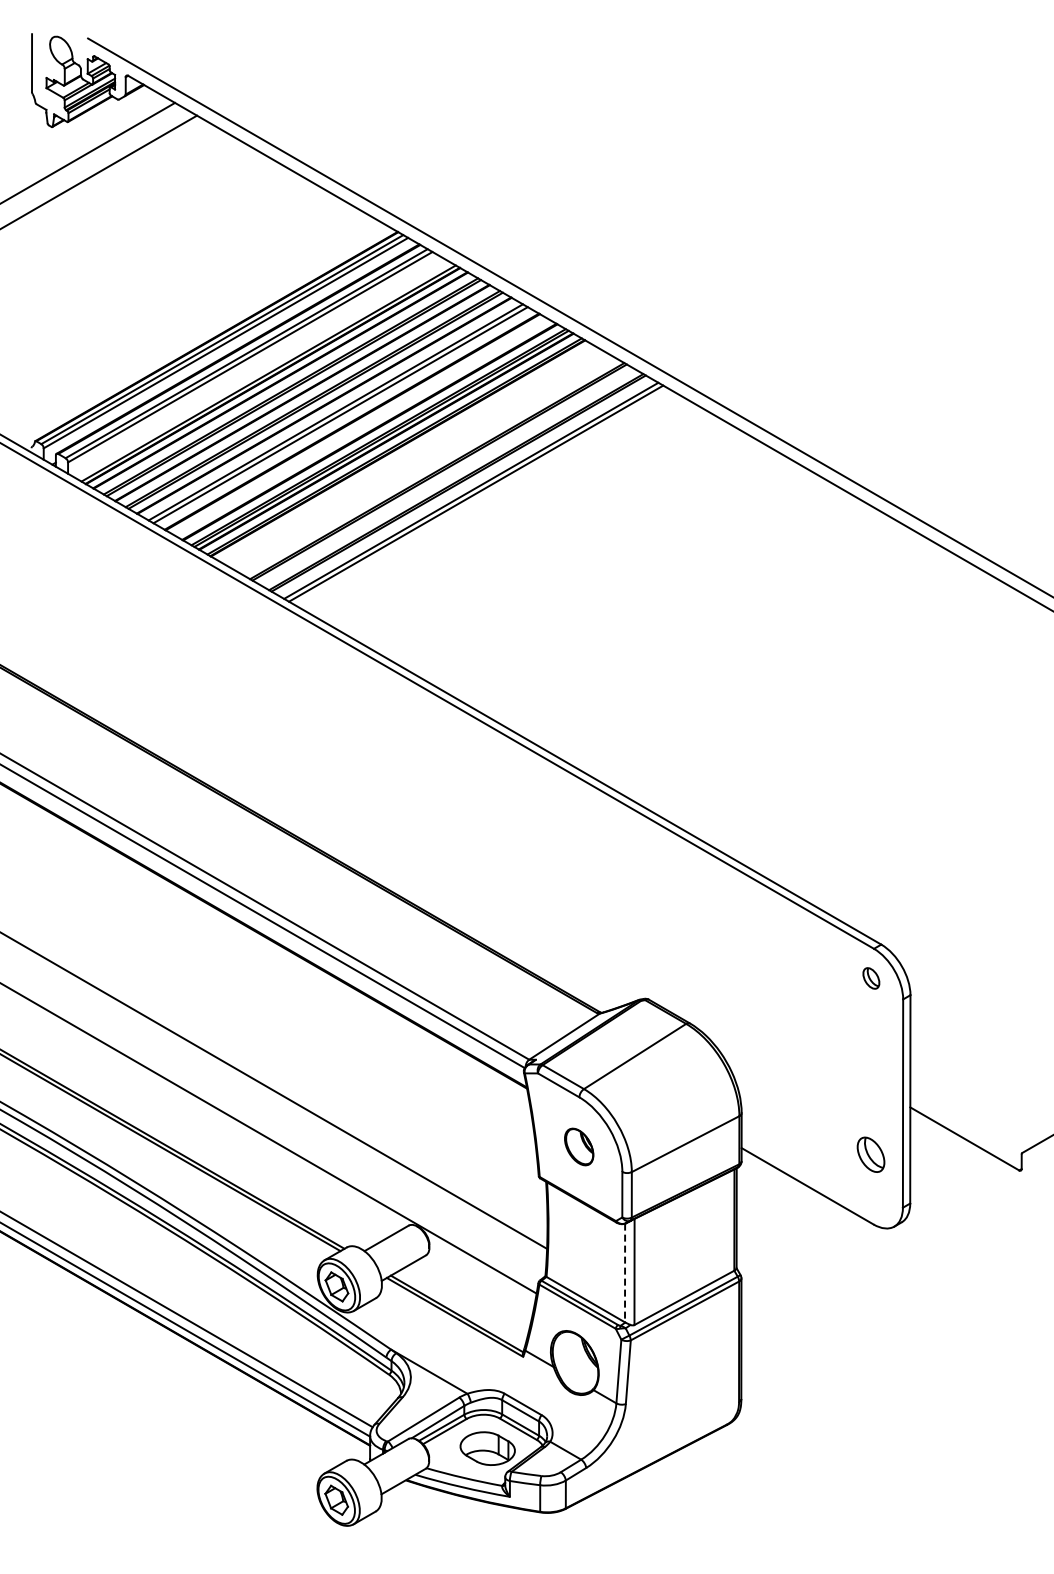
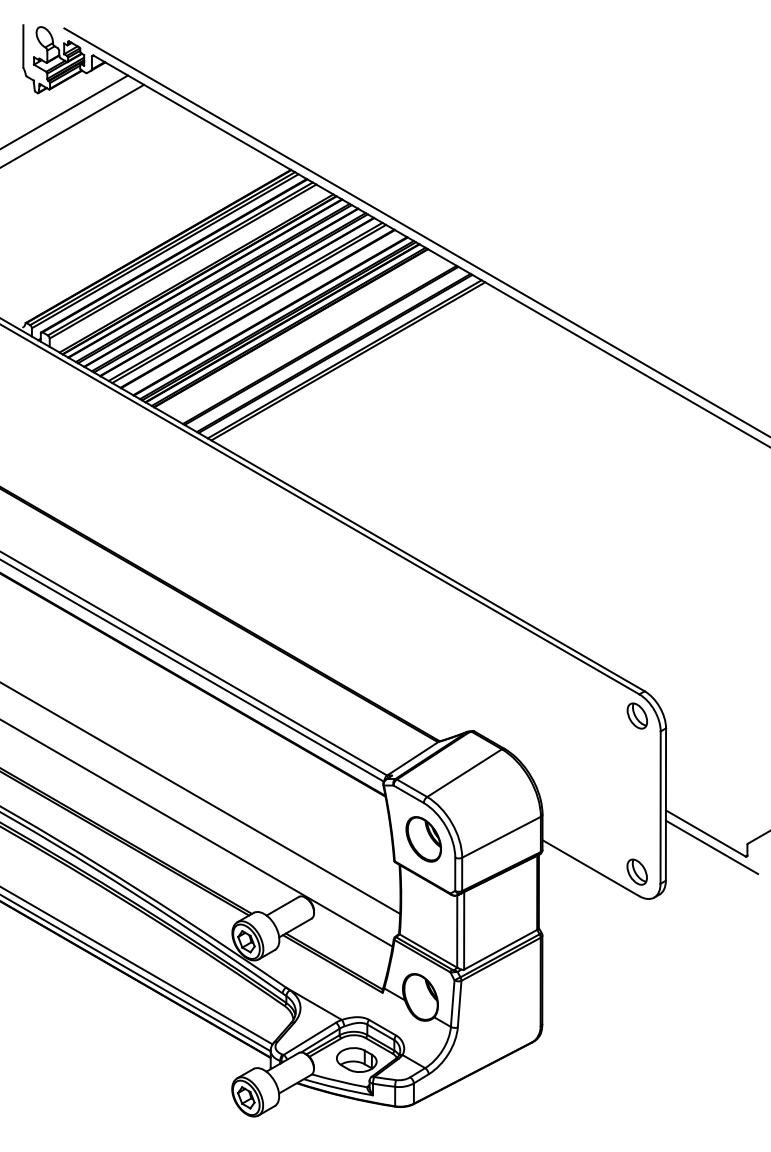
part: (871, 978) -> (637, 716), size x1.67
part: (578, 1146) -> (423, 839), size x1.67
part: (870, 1154) -> (636, 871), moved
line: (973, 1157) -> (712, 847), added
line: (625, 1273) -> (457, 931), dashed -> solid

